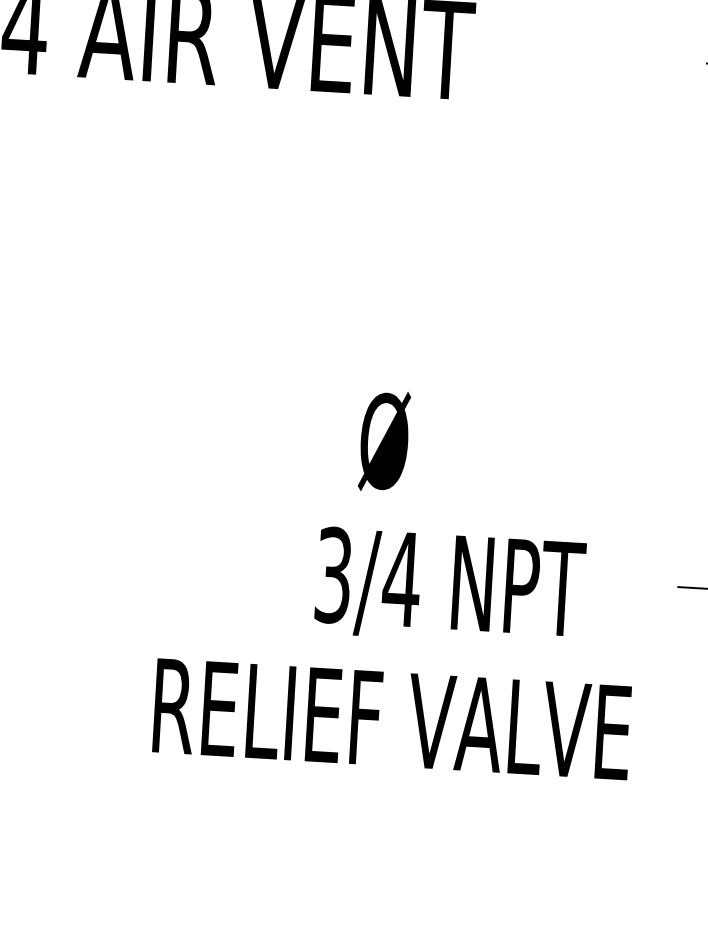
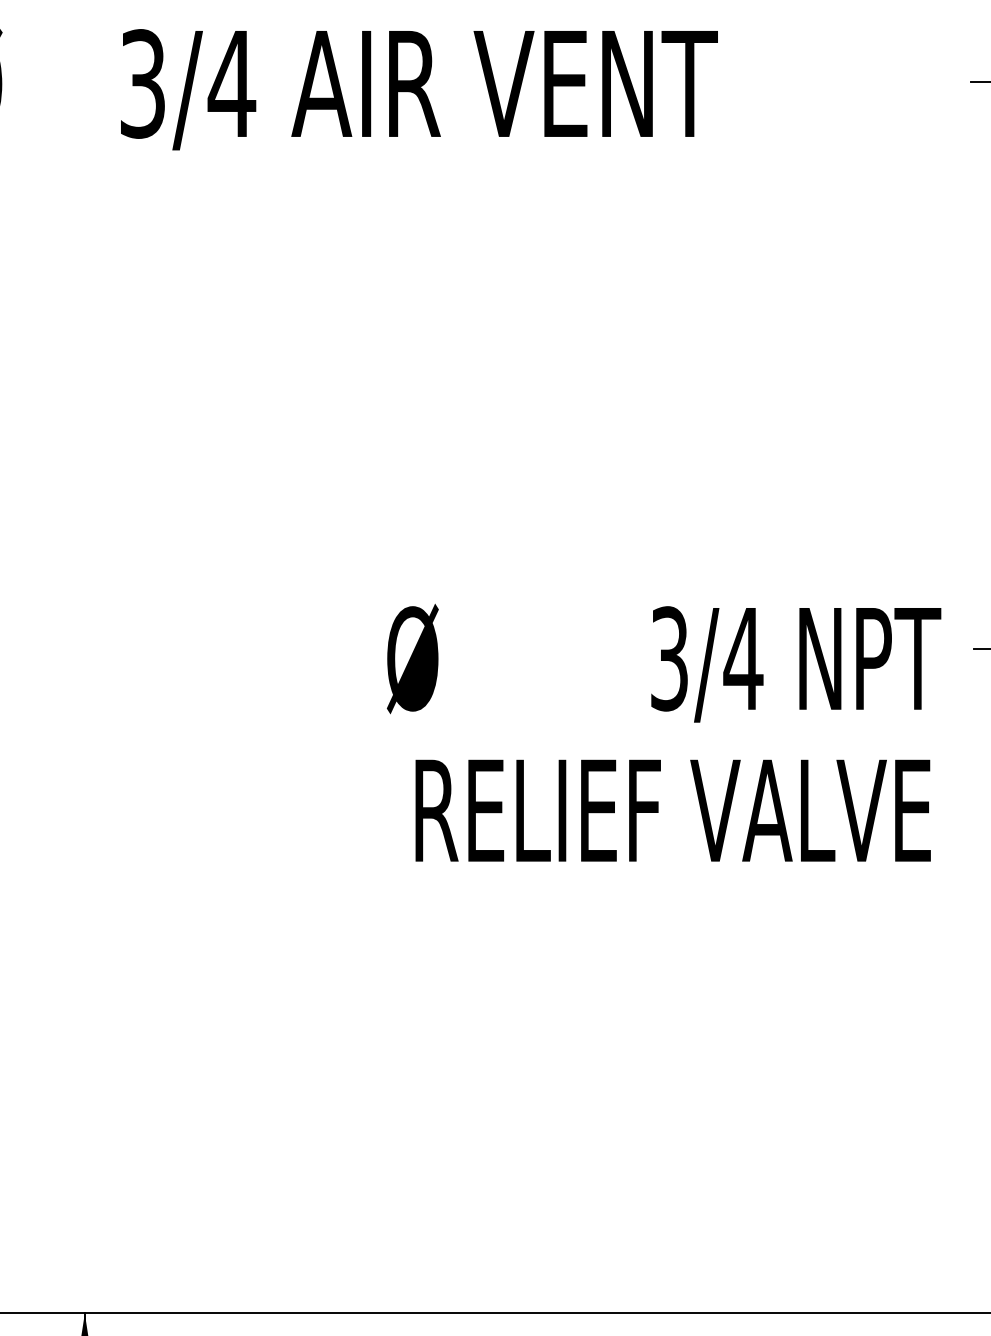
text: (384, 441) -> (412, 658), moved
text: (450, 587) -> (796, 664), moved

